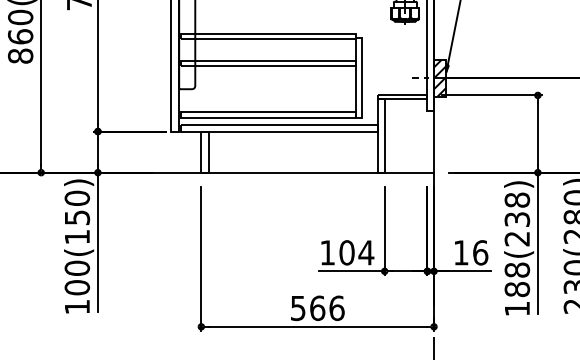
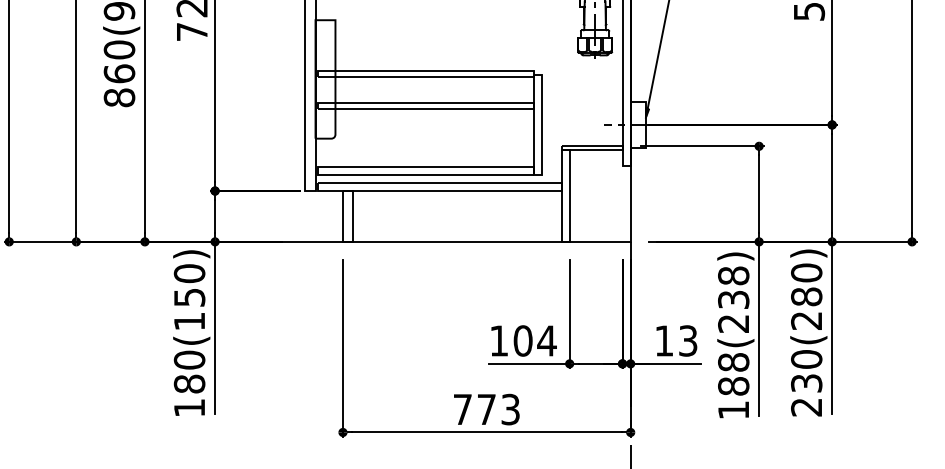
hatch: (439, 77) -> (637, 124), removed
text: (480, 252) -> (688, 340), 16 -> 13
text: (77, 287) -> (189, 383), 100(150) -> 180(150)
text: (317, 308) -> (486, 409), 566 -> 773

